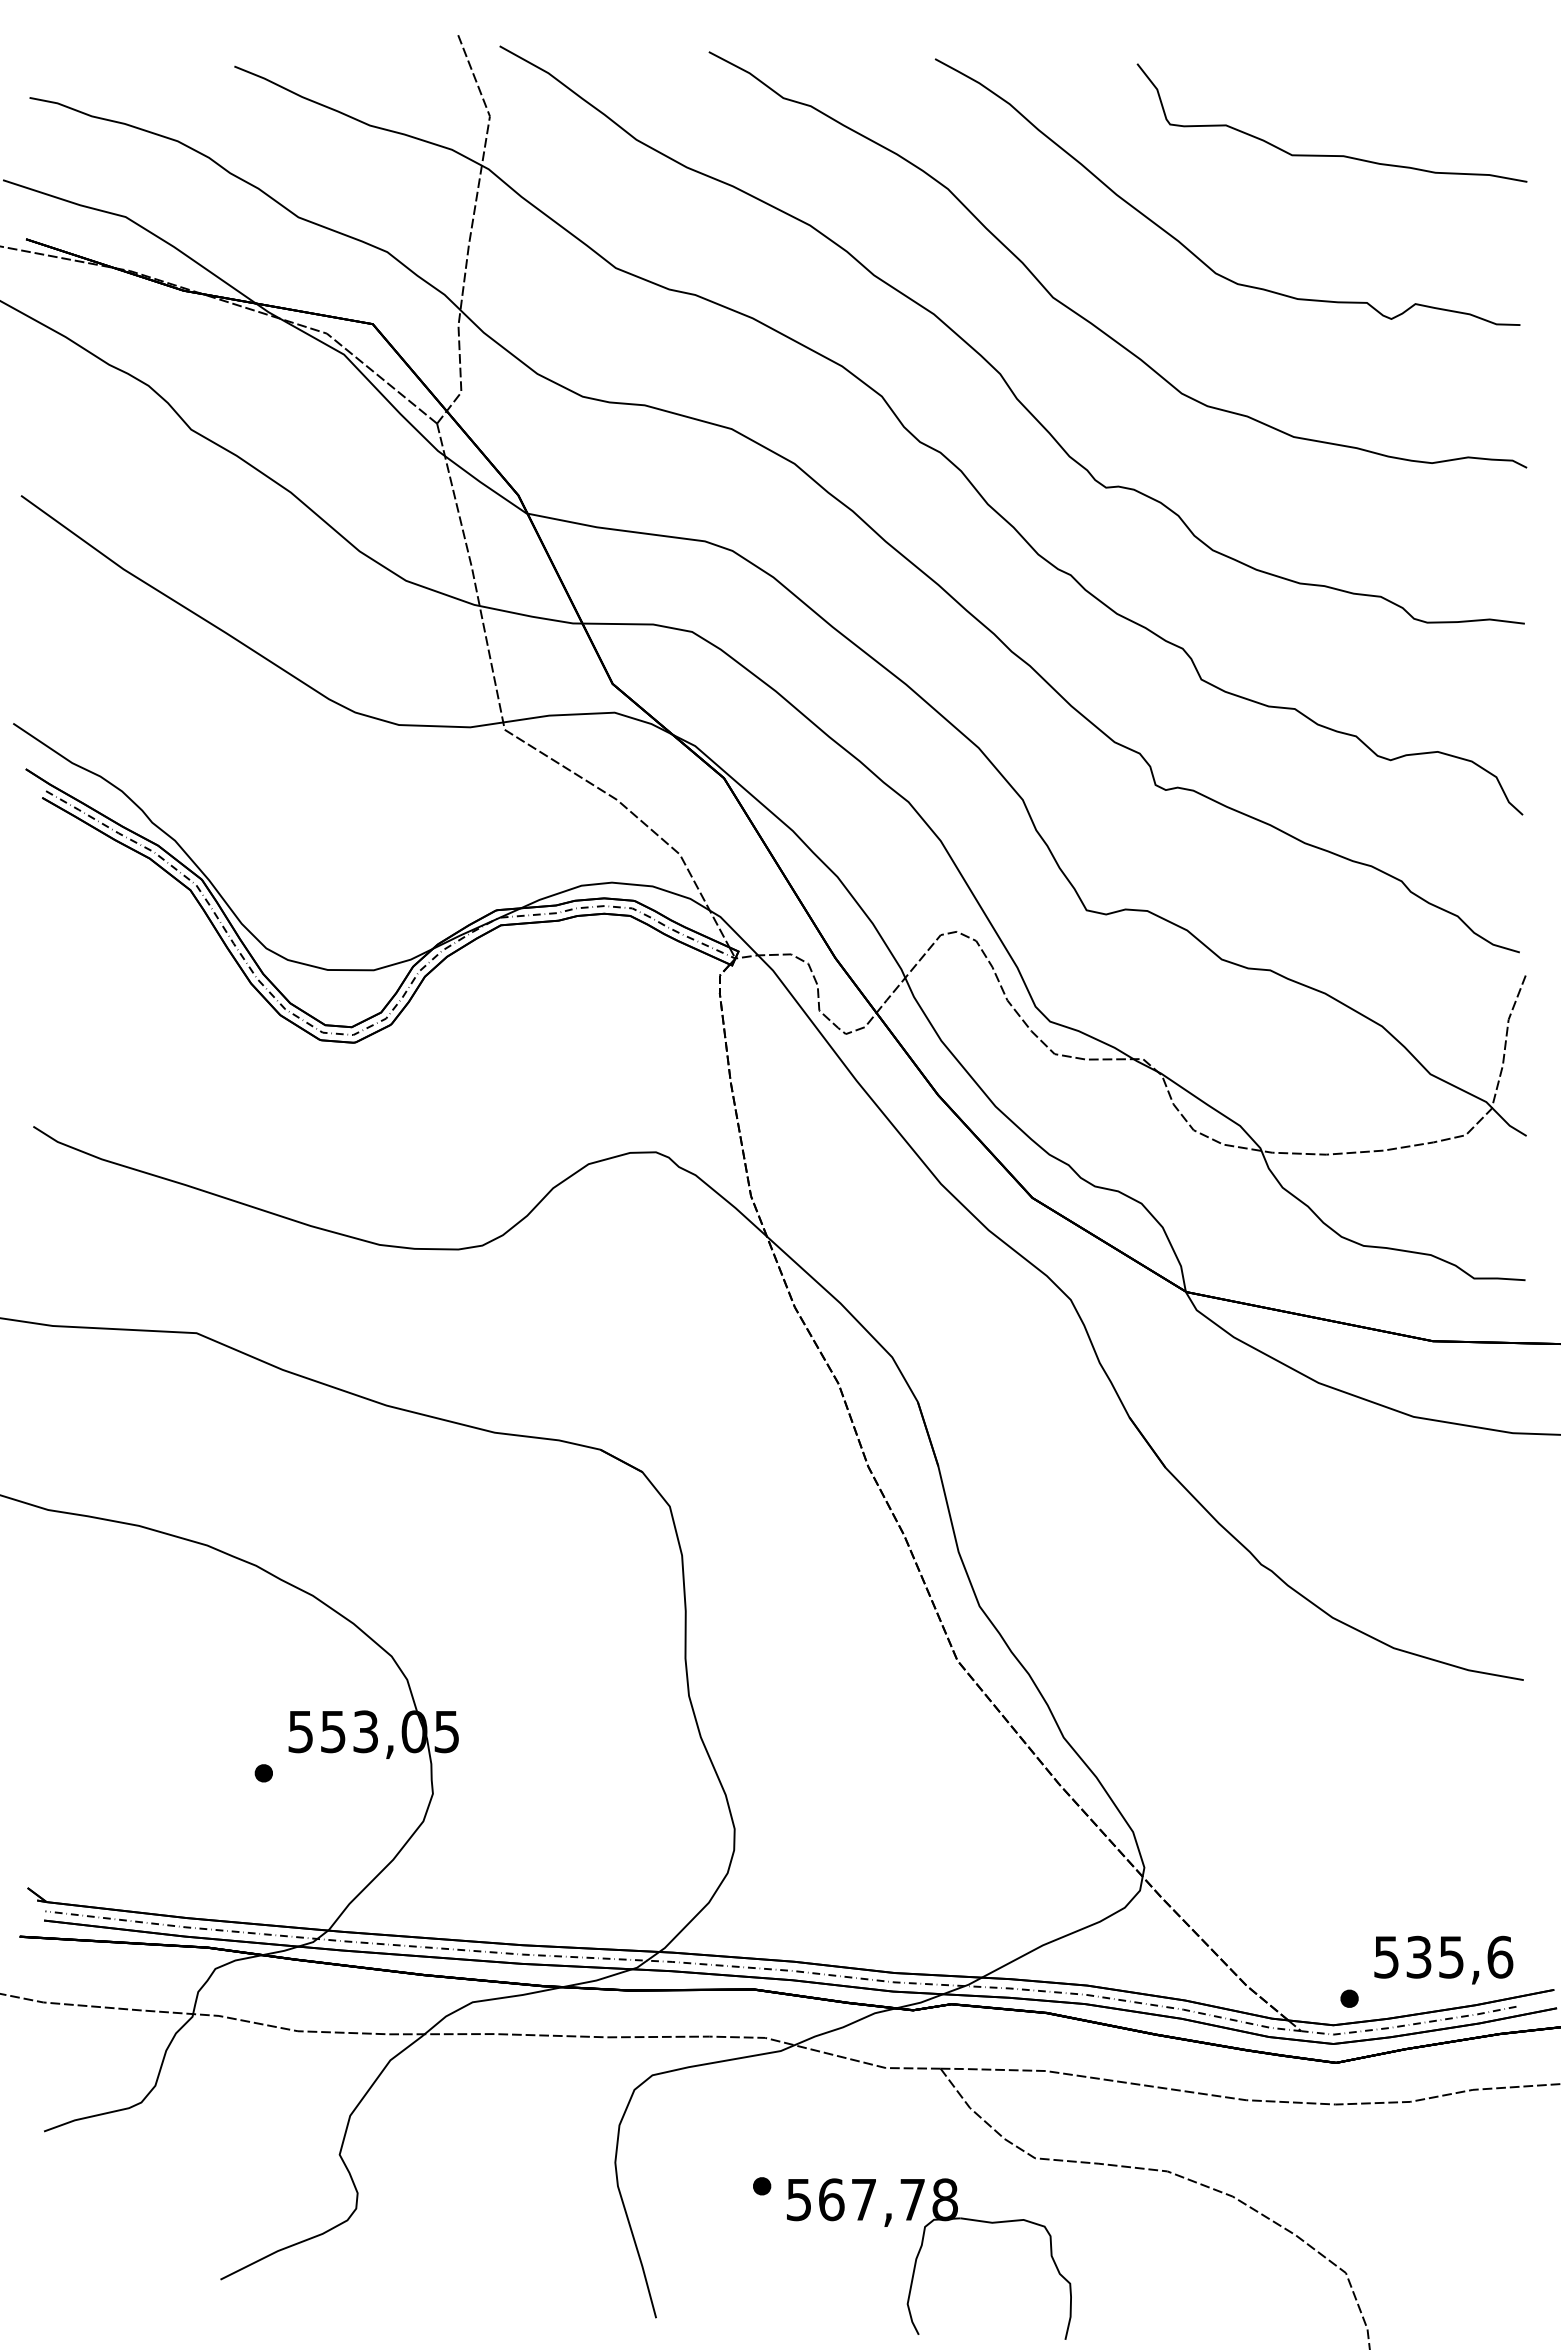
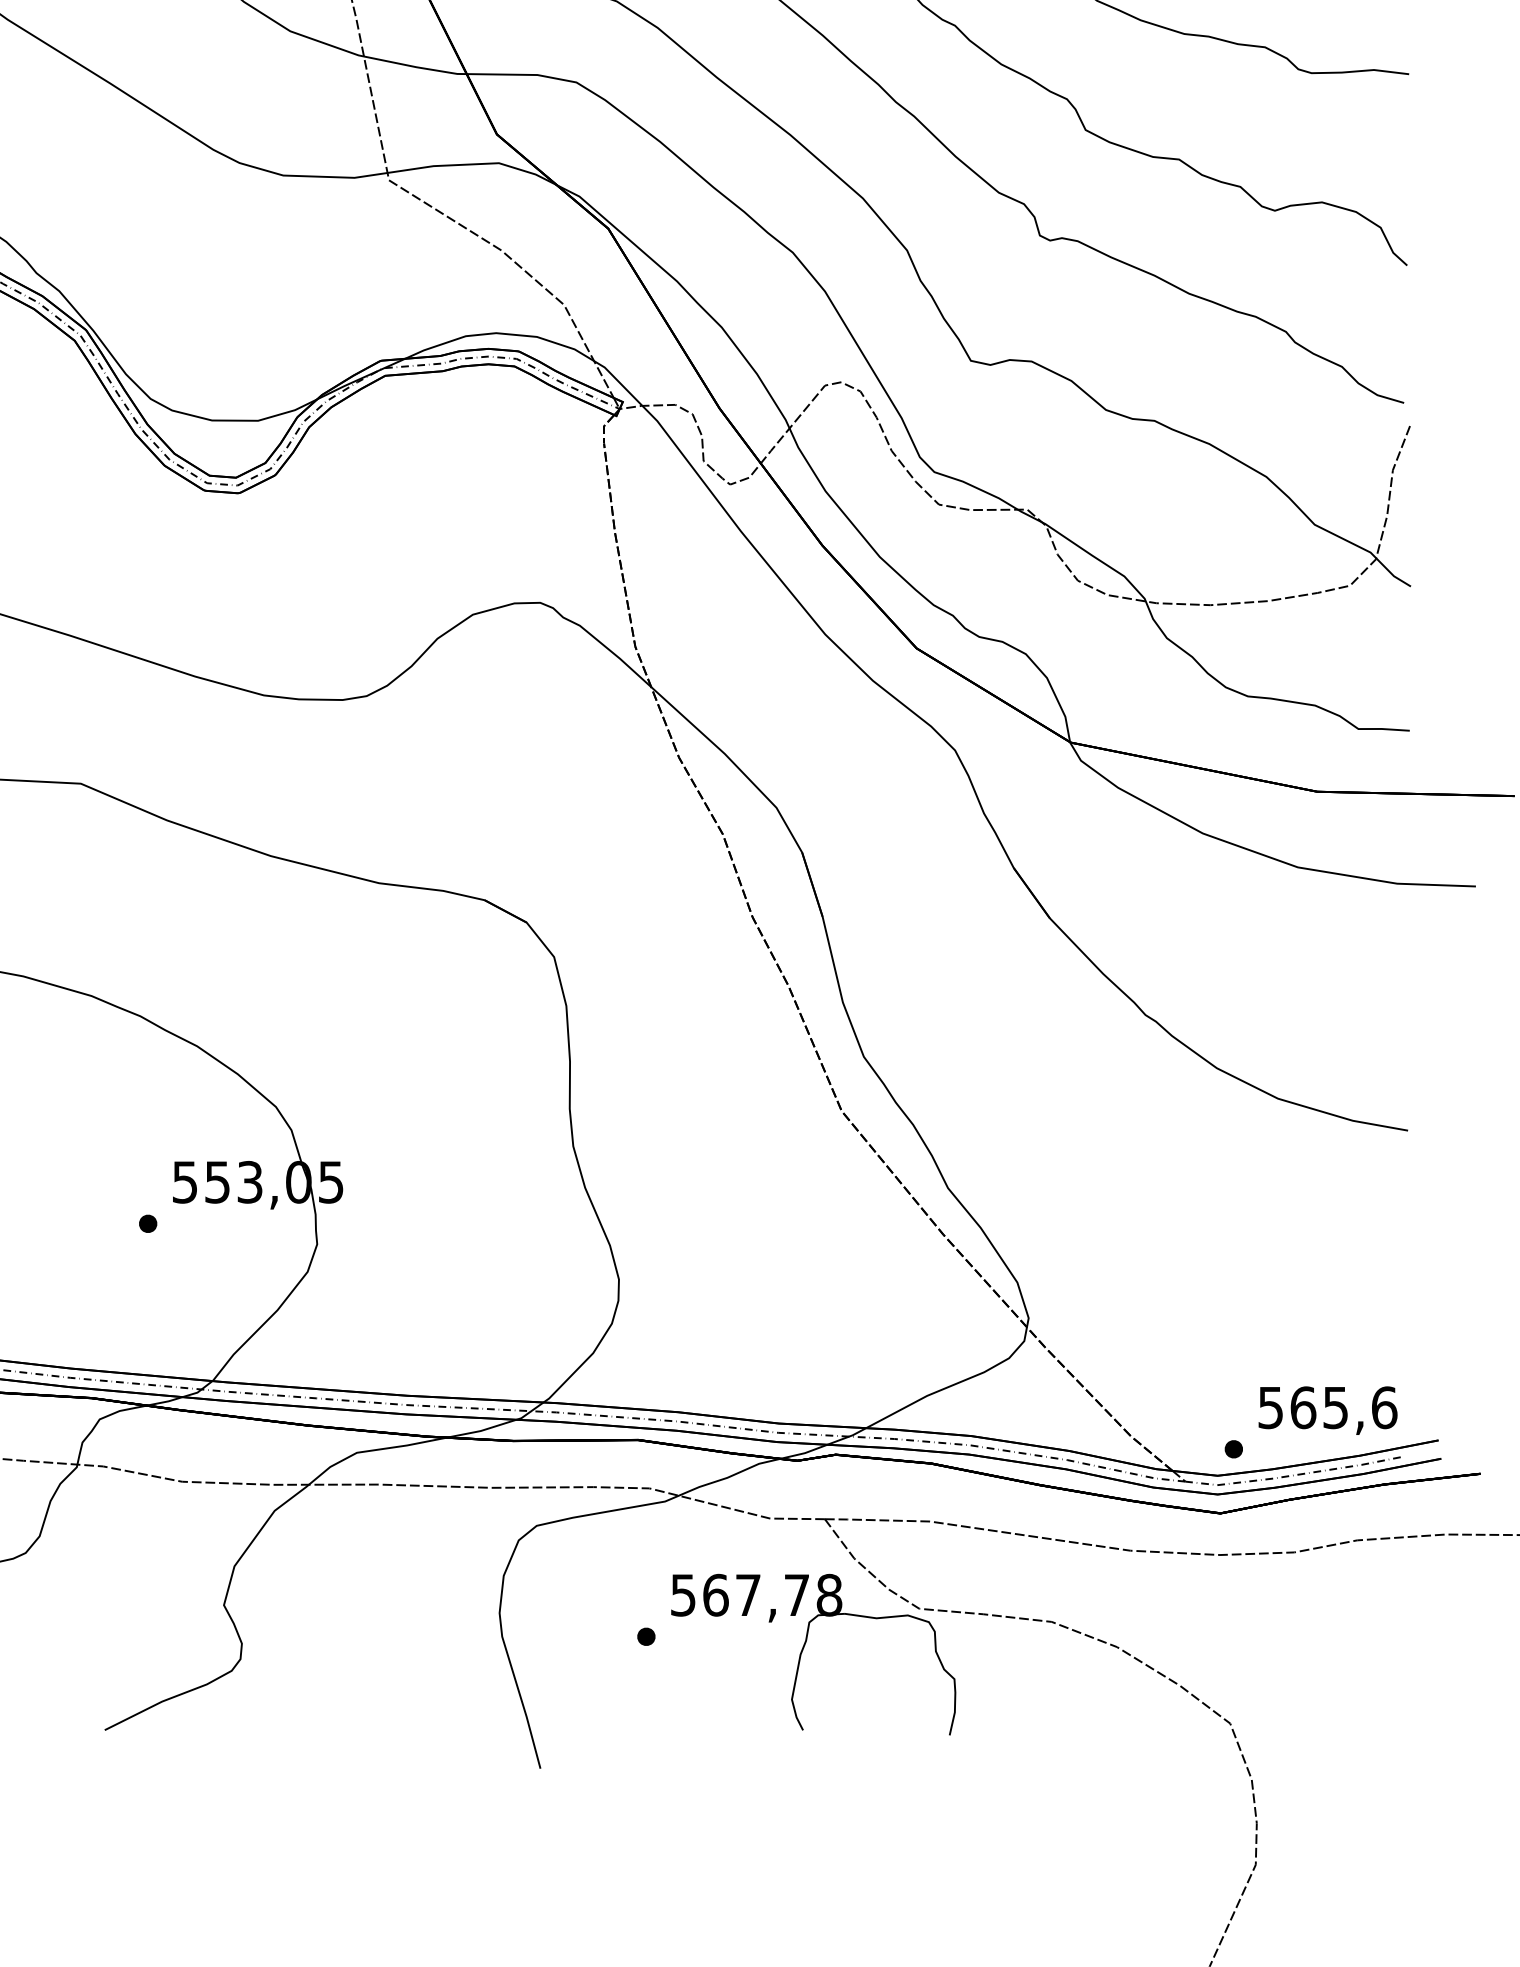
text: (1419, 1956) -> (1303, 1407), 535,6 -> 565,6
part: (919, 2254) -> (803, 1650), moved

